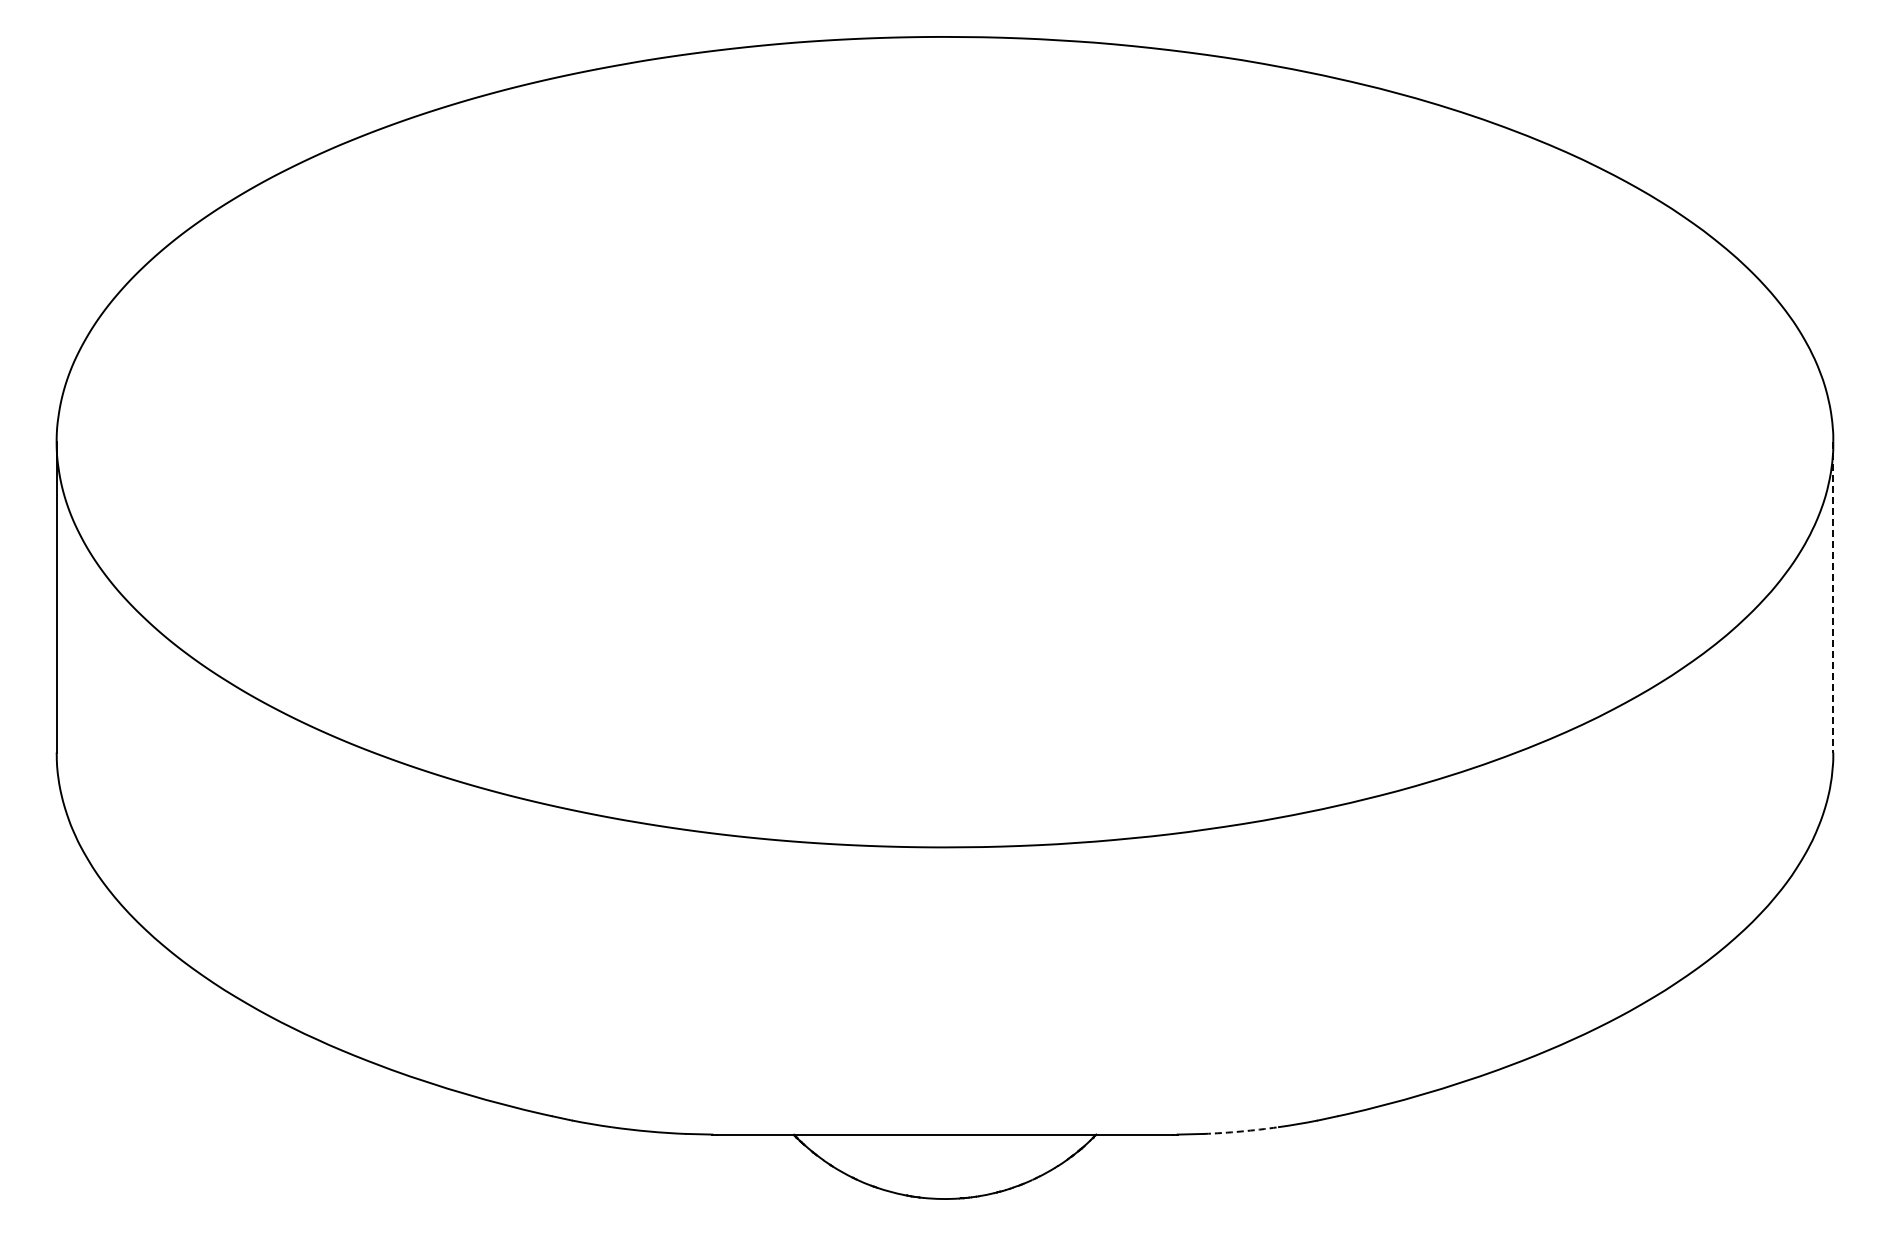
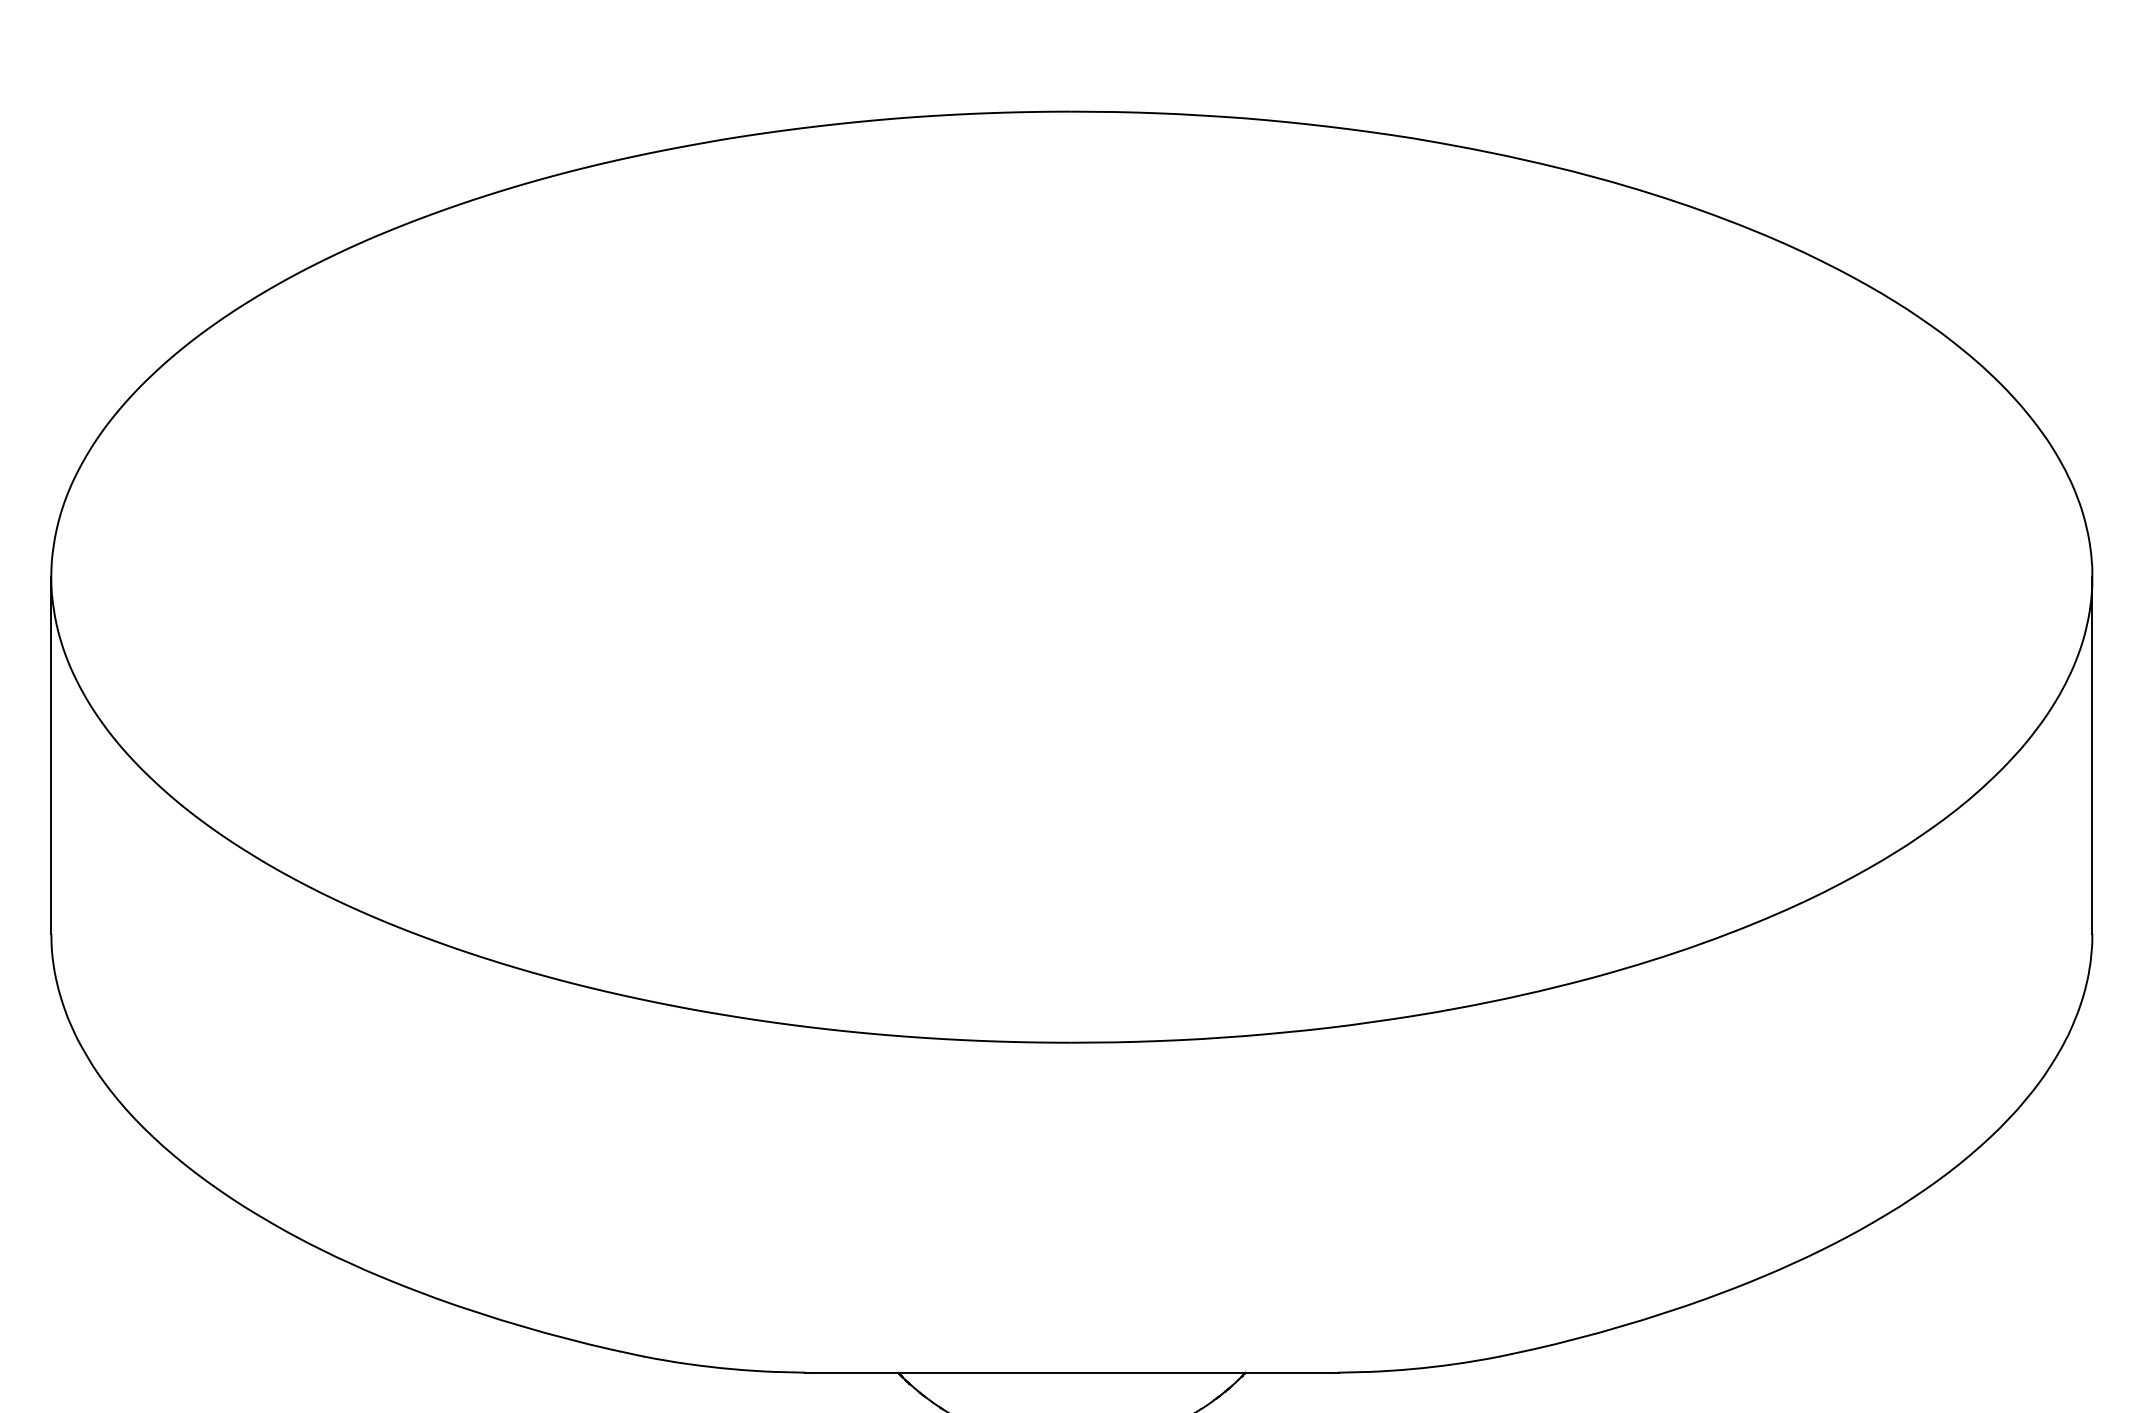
line: (1833, 597) -> (2092, 755), dashed -> solid
arc: (1241, 1131) -> (1412, 1369), dashed -> solid

